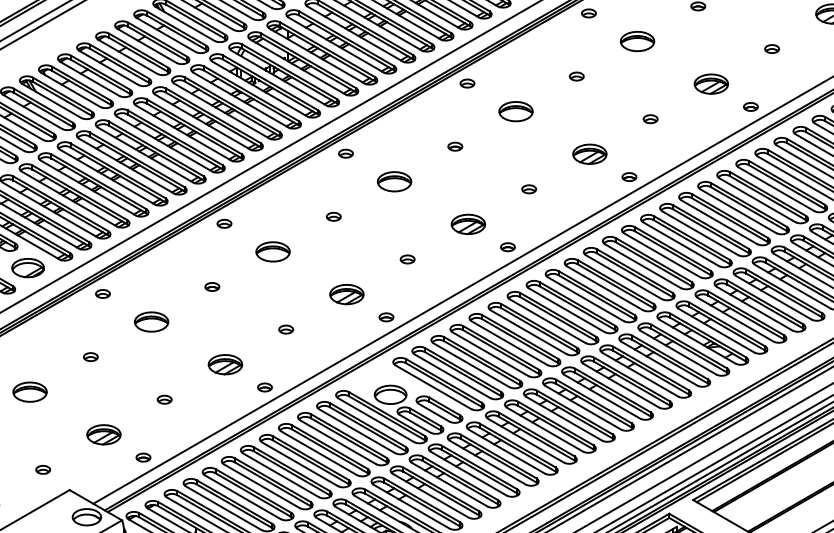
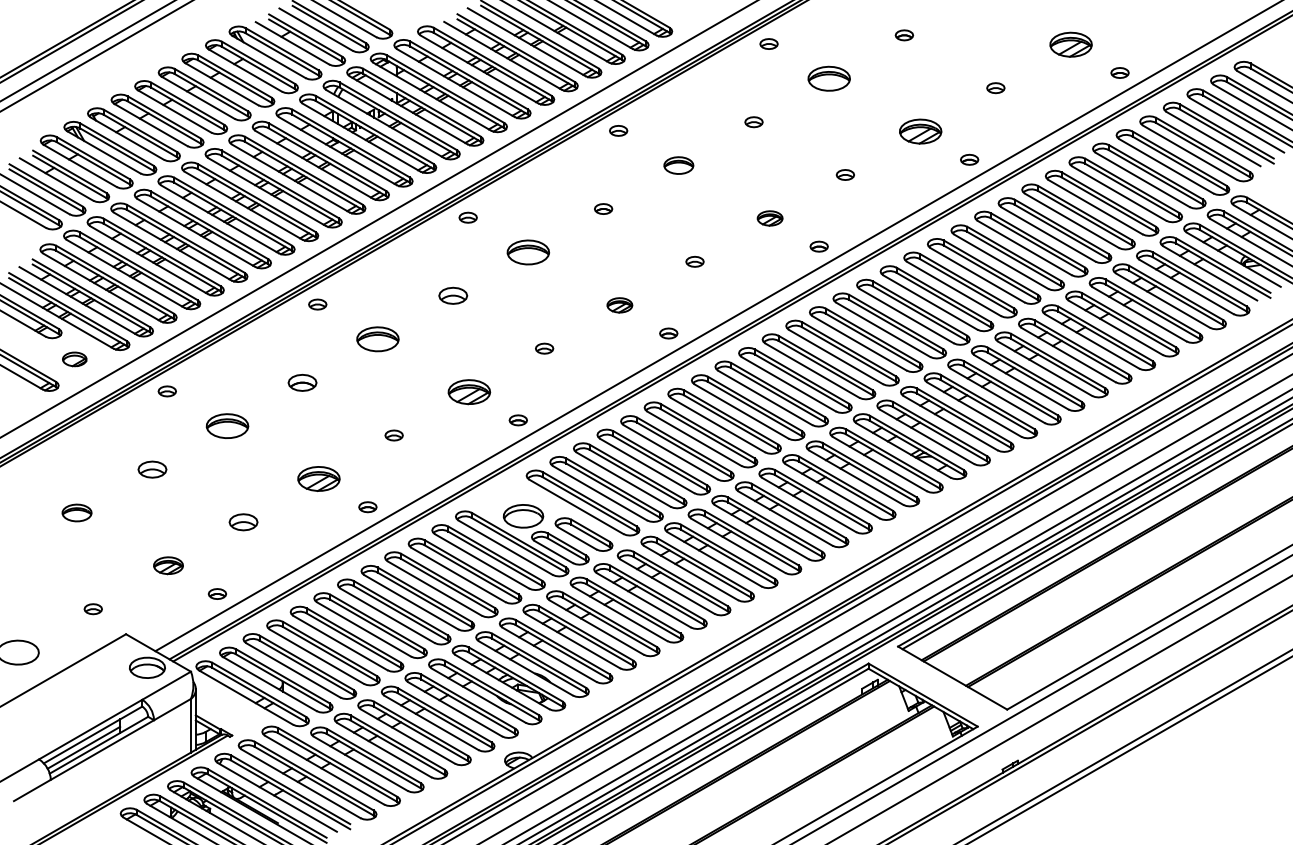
part: (515, 111) -> (678, 165), size x0.7
part: (589, 154) -> (769, 218), size x0.6
part: (333, 216) -> (452, 295), size x1.6
part: (468, 224) -> (619, 305), size x0.6
part: (28, 268) -> (74, 359), size x0.6
part: (212, 286) -> (302, 382), size x1.6
part: (90, 357) -> (151, 469), size x1.6
part: (29, 391) -> (76, 512), size x0.7
part: (164, 399) -> (243, 522), size x1.6
part: (103, 434) -> (168, 565), size x0.7

